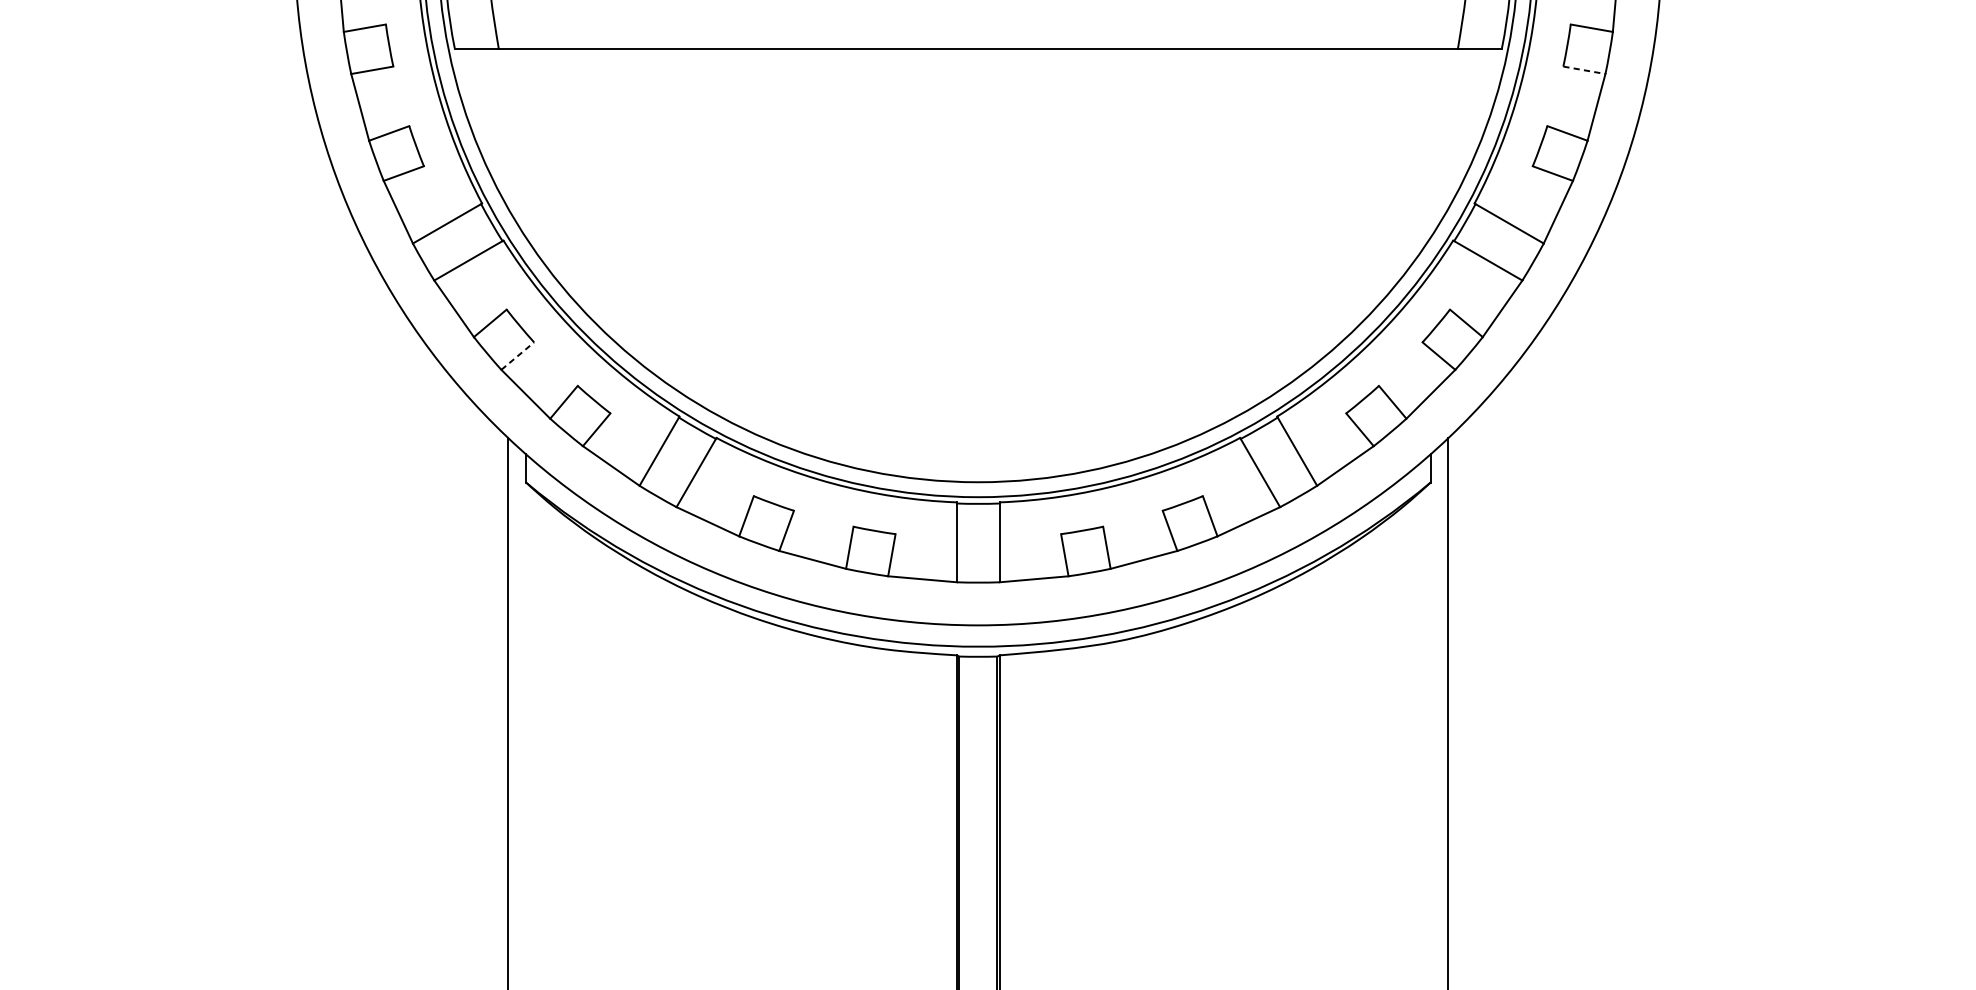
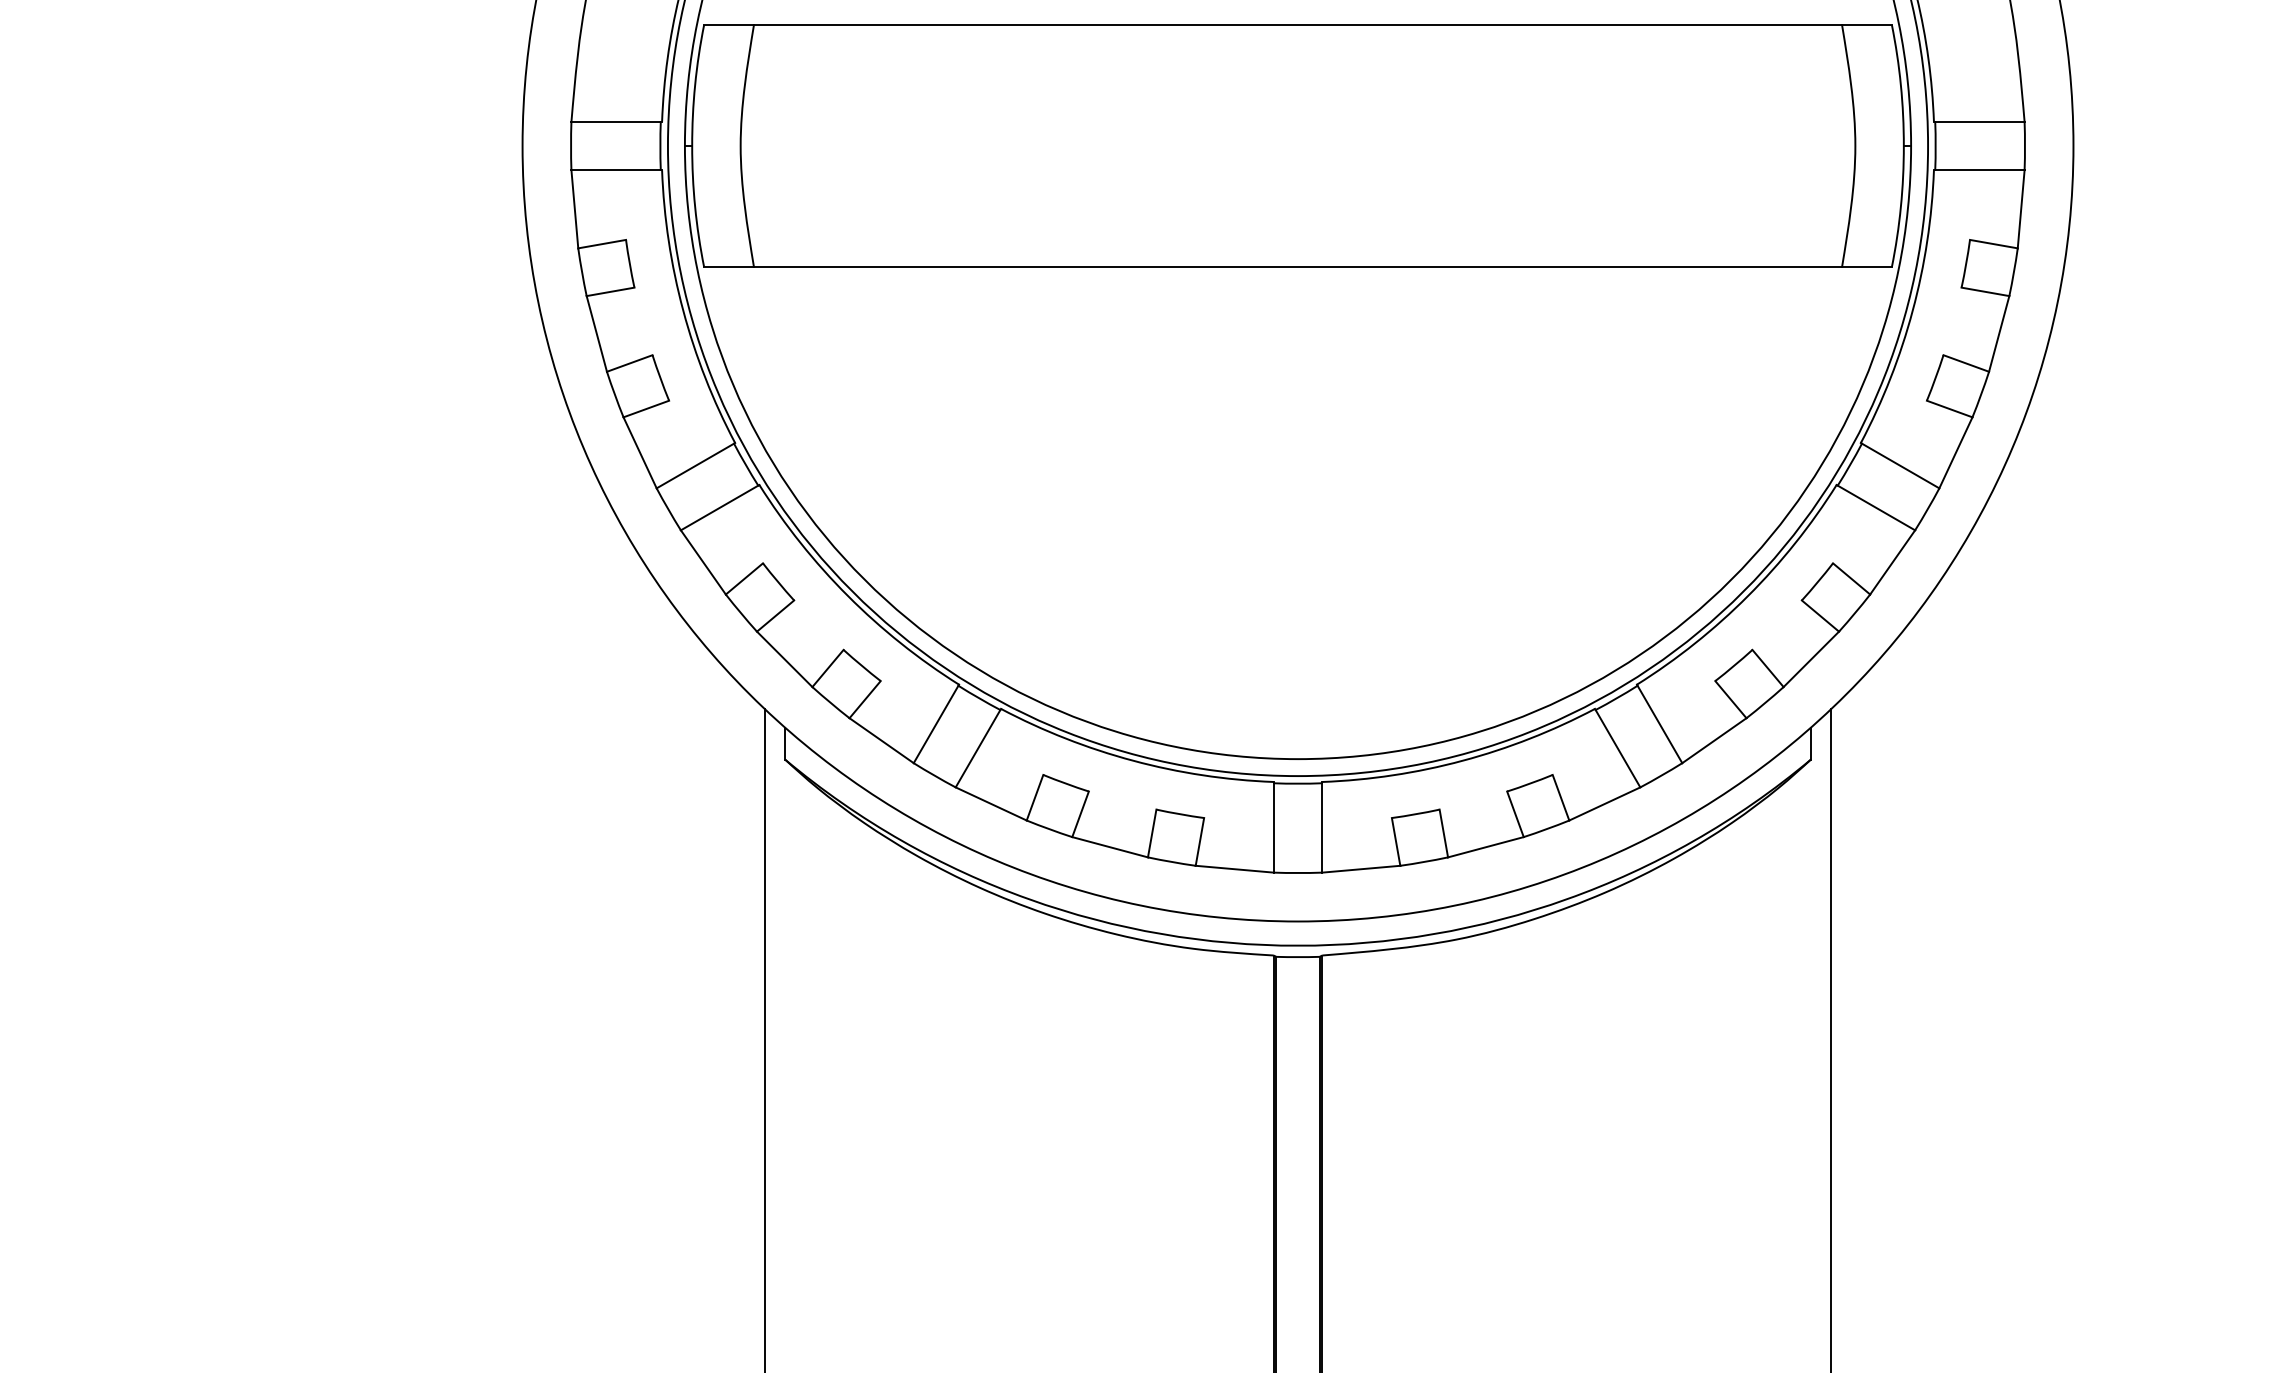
line: (1584, 69) -> (1985, 291), dashed -> solid
line: (517, 355) -> (775, 615), dashed -> solid

